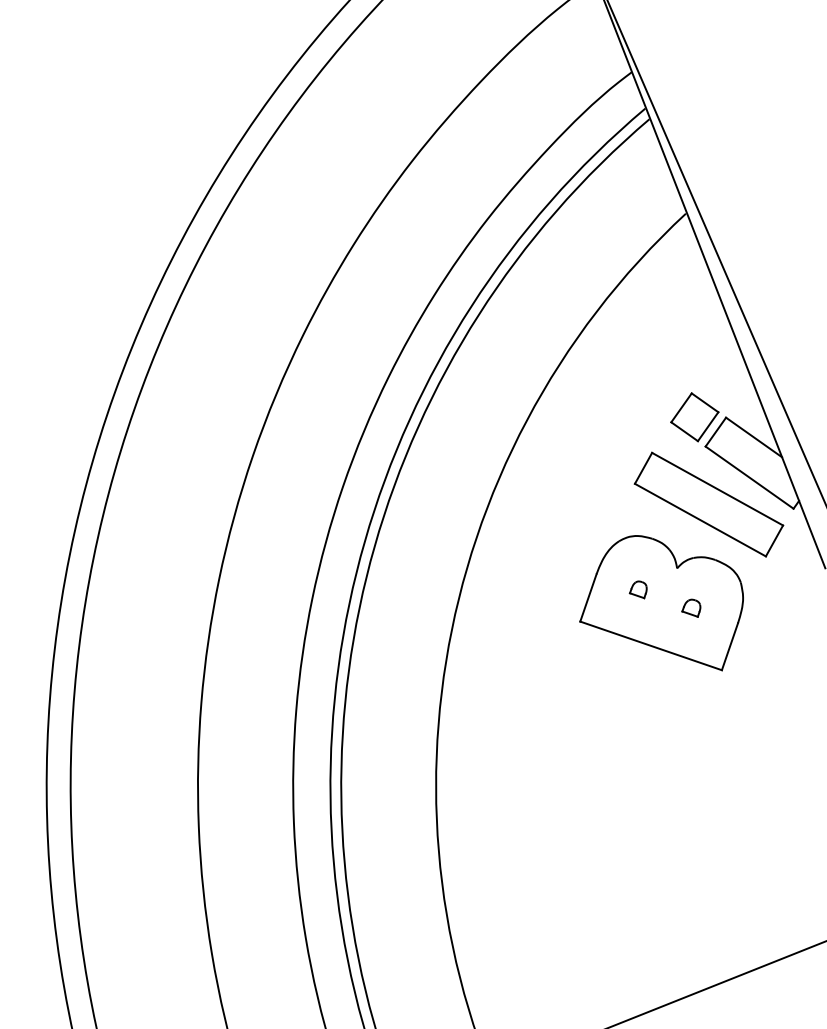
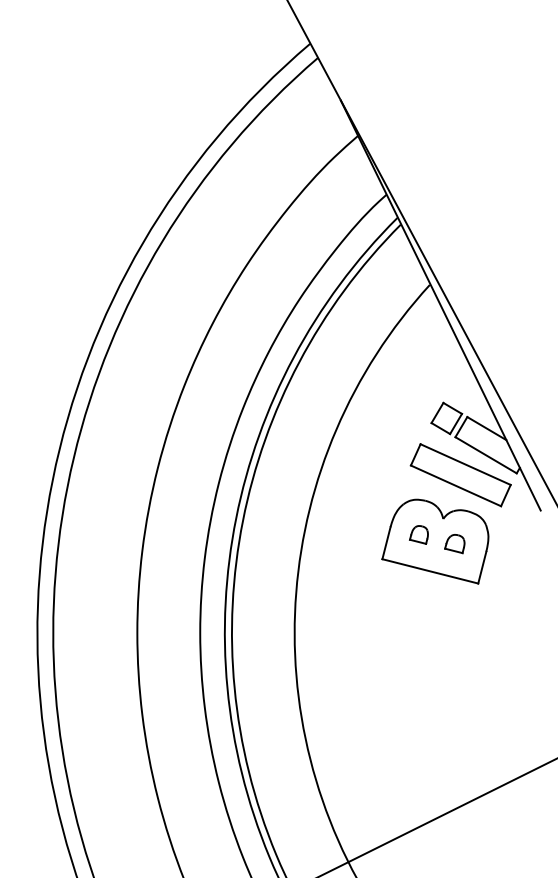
part: (637, 588) -> (418, 534), size x1.67
part: (690, 608) -> (454, 544), size x1.67

